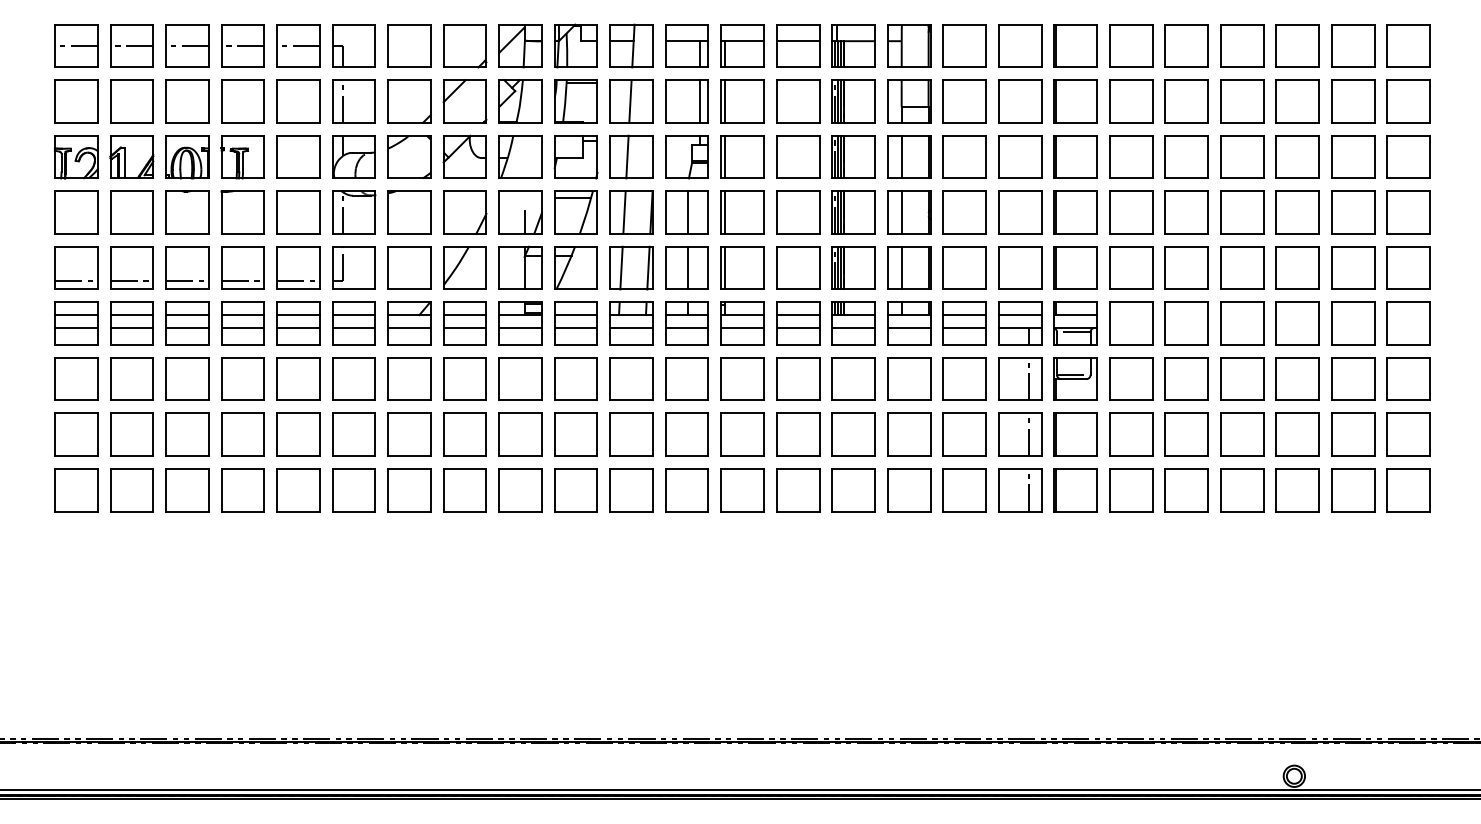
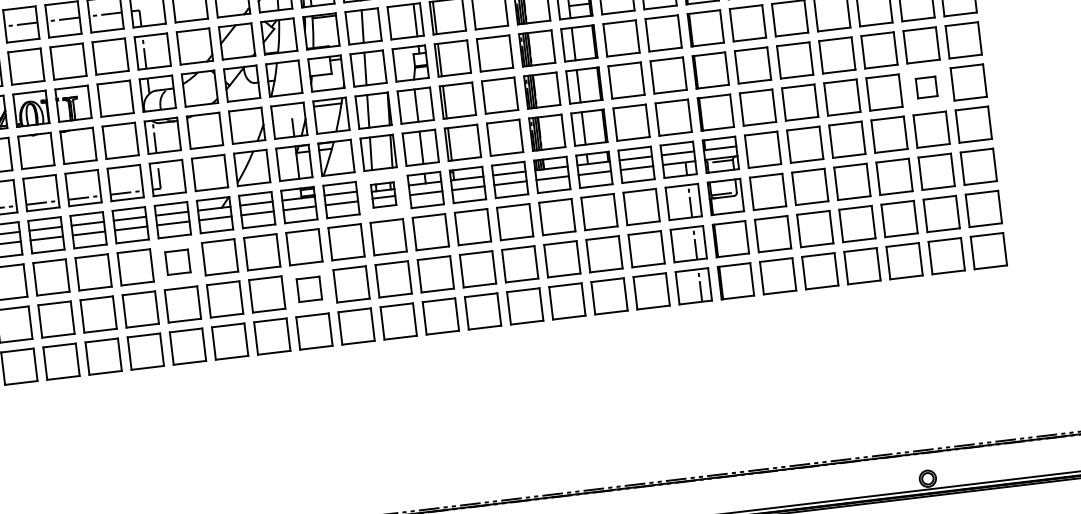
part: (1353, 267) -> (926, 87), size x0.6
part: (631, 323) -> (383, 194), size x0.7
part: (353, 378) -> (177, 261), size x0.7
part: (520, 434) -> (309, 289), size x0.7

